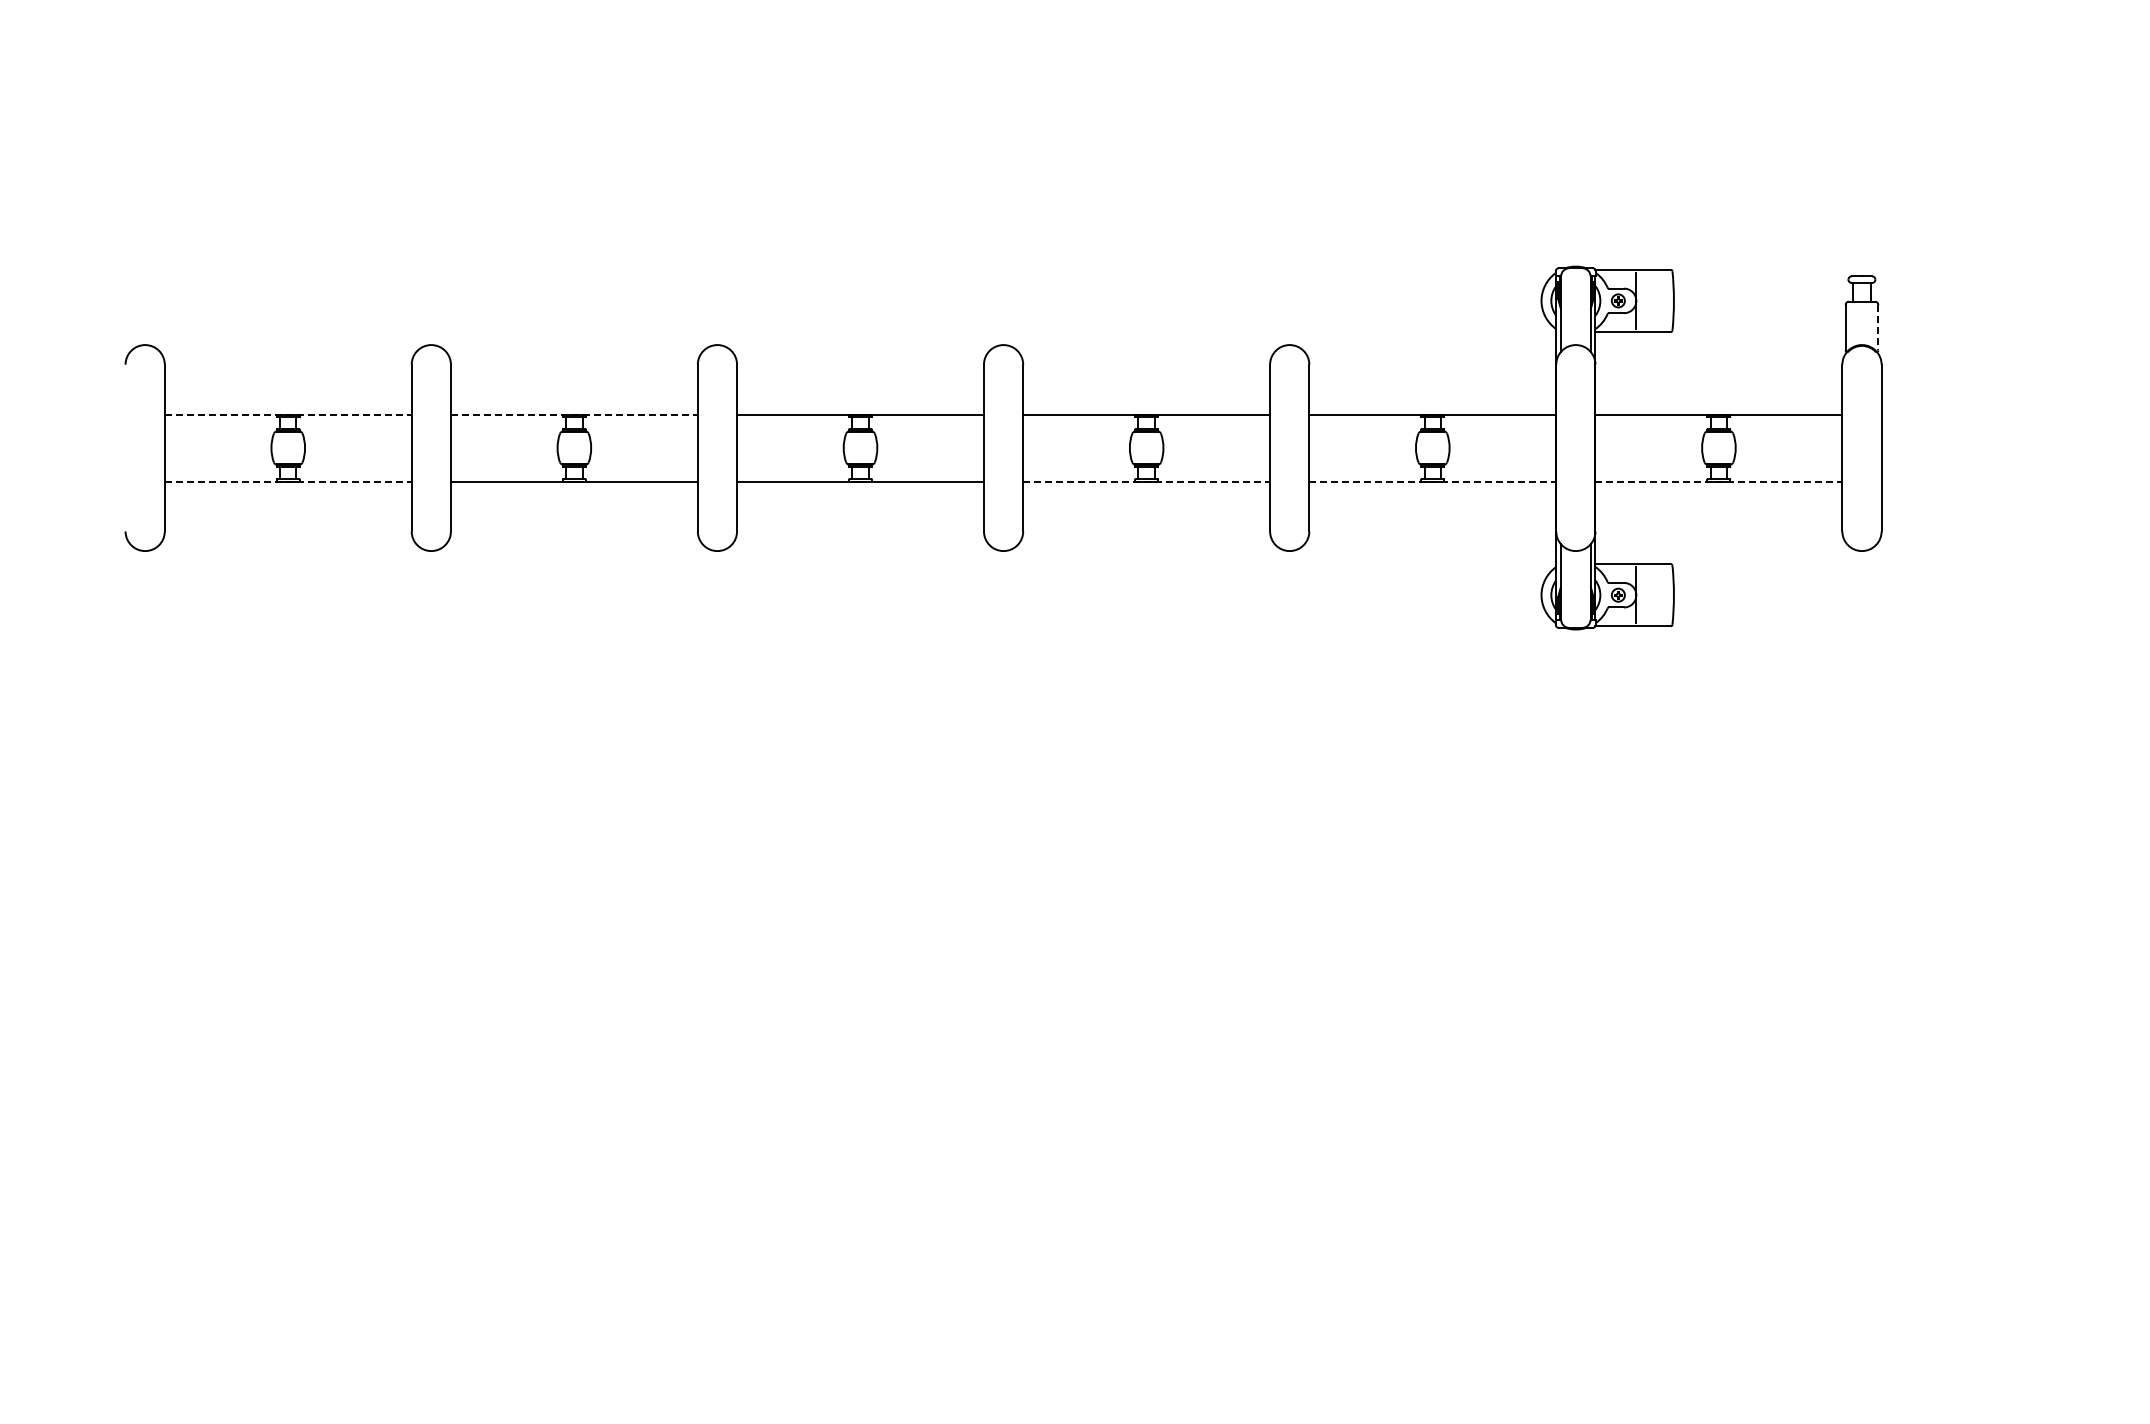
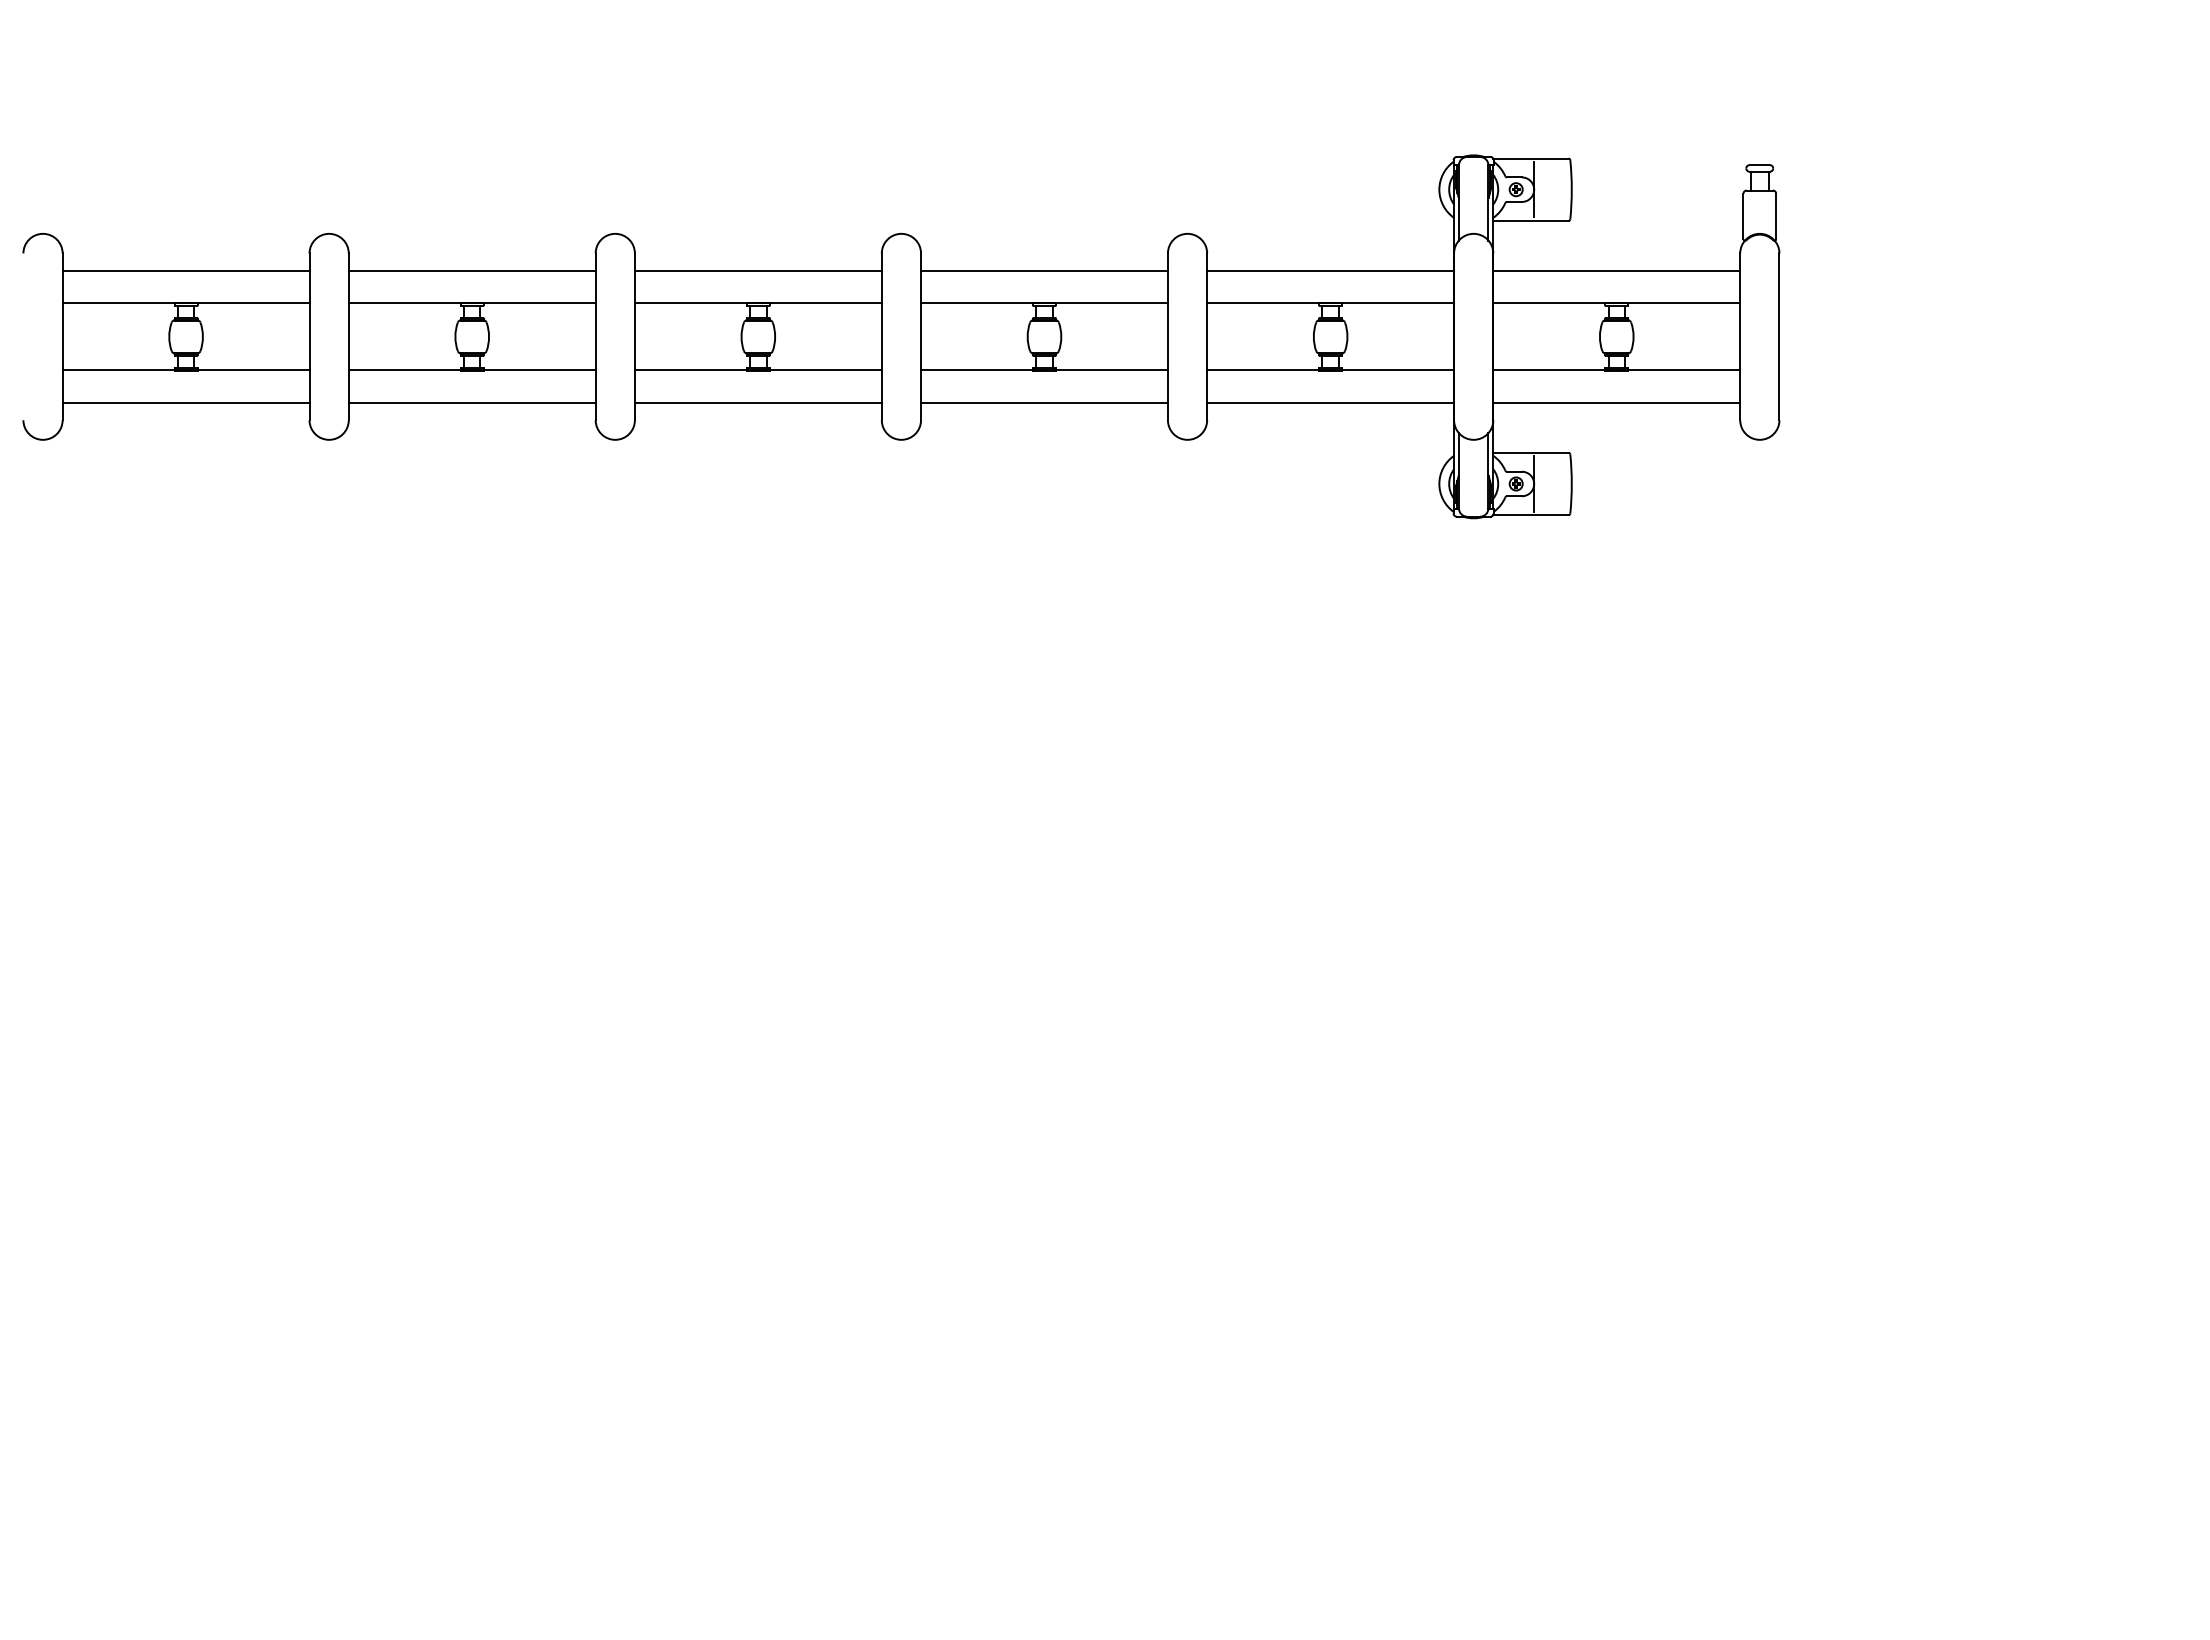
line: (1878, 327) -> (1776, 216), dashed -> solid
line: (287, 381) -> (185, 270), added
line: (573, 381) -> (471, 270), added
line: (859, 381) -> (757, 270), added
line: (1146, 381) -> (1044, 270), added
line: (1432, 381) -> (1330, 270), added
line: (1718, 381) -> (1616, 270), added
line: (288, 414) -> (186, 303), dashed -> solid
line: (574, 414) -> (472, 303), dashed -> solid
line: (288, 481) -> (186, 370), dashed -> solid
line: (1147, 481) -> (1045, 370), dashed -> solid
line: (1433, 481) -> (1331, 370), dashed -> solid
line: (1719, 481) -> (1617, 370), dashed -> solid
line: (287, 514) -> (185, 403), added
line: (573, 514) -> (471, 403), added
line: (859, 514) -> (757, 403), added
line: (1146, 514) -> (1044, 403), added
line: (1432, 514) -> (1330, 403), added
line: (1718, 514) -> (1616, 403), added

